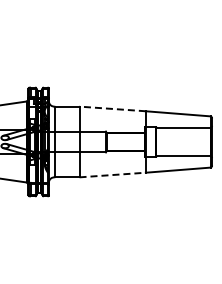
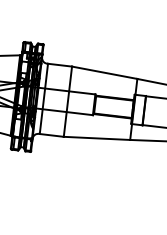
line: (112, 108) -> (104, 72), dashed -> solid
line: (113, 175) -> (97, 138), dashed -> solid

